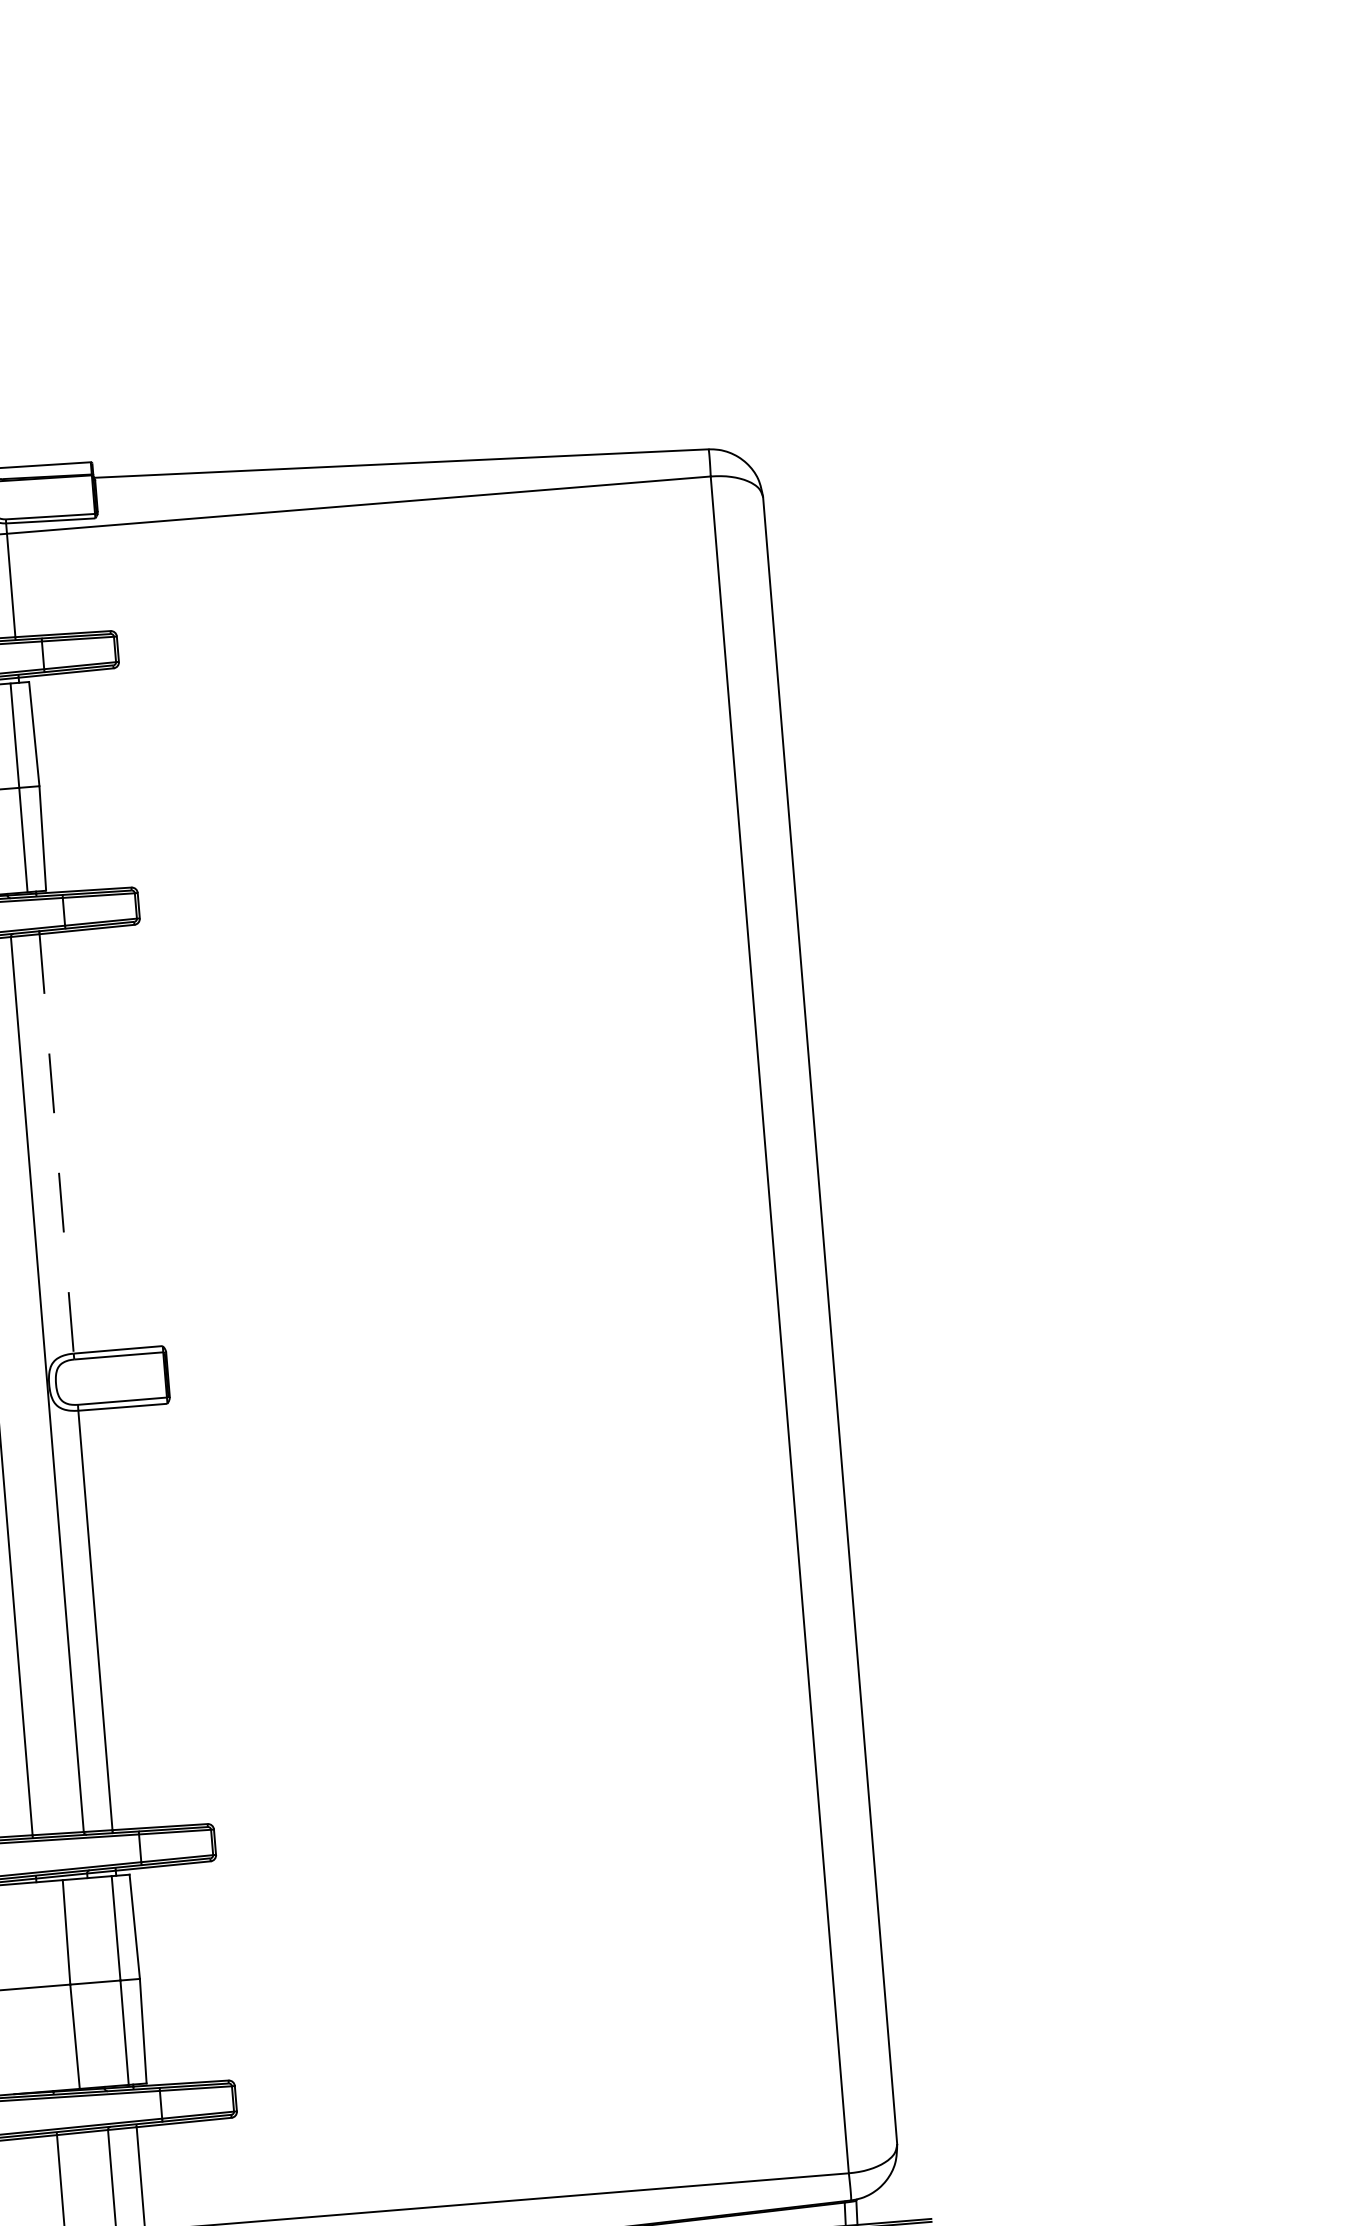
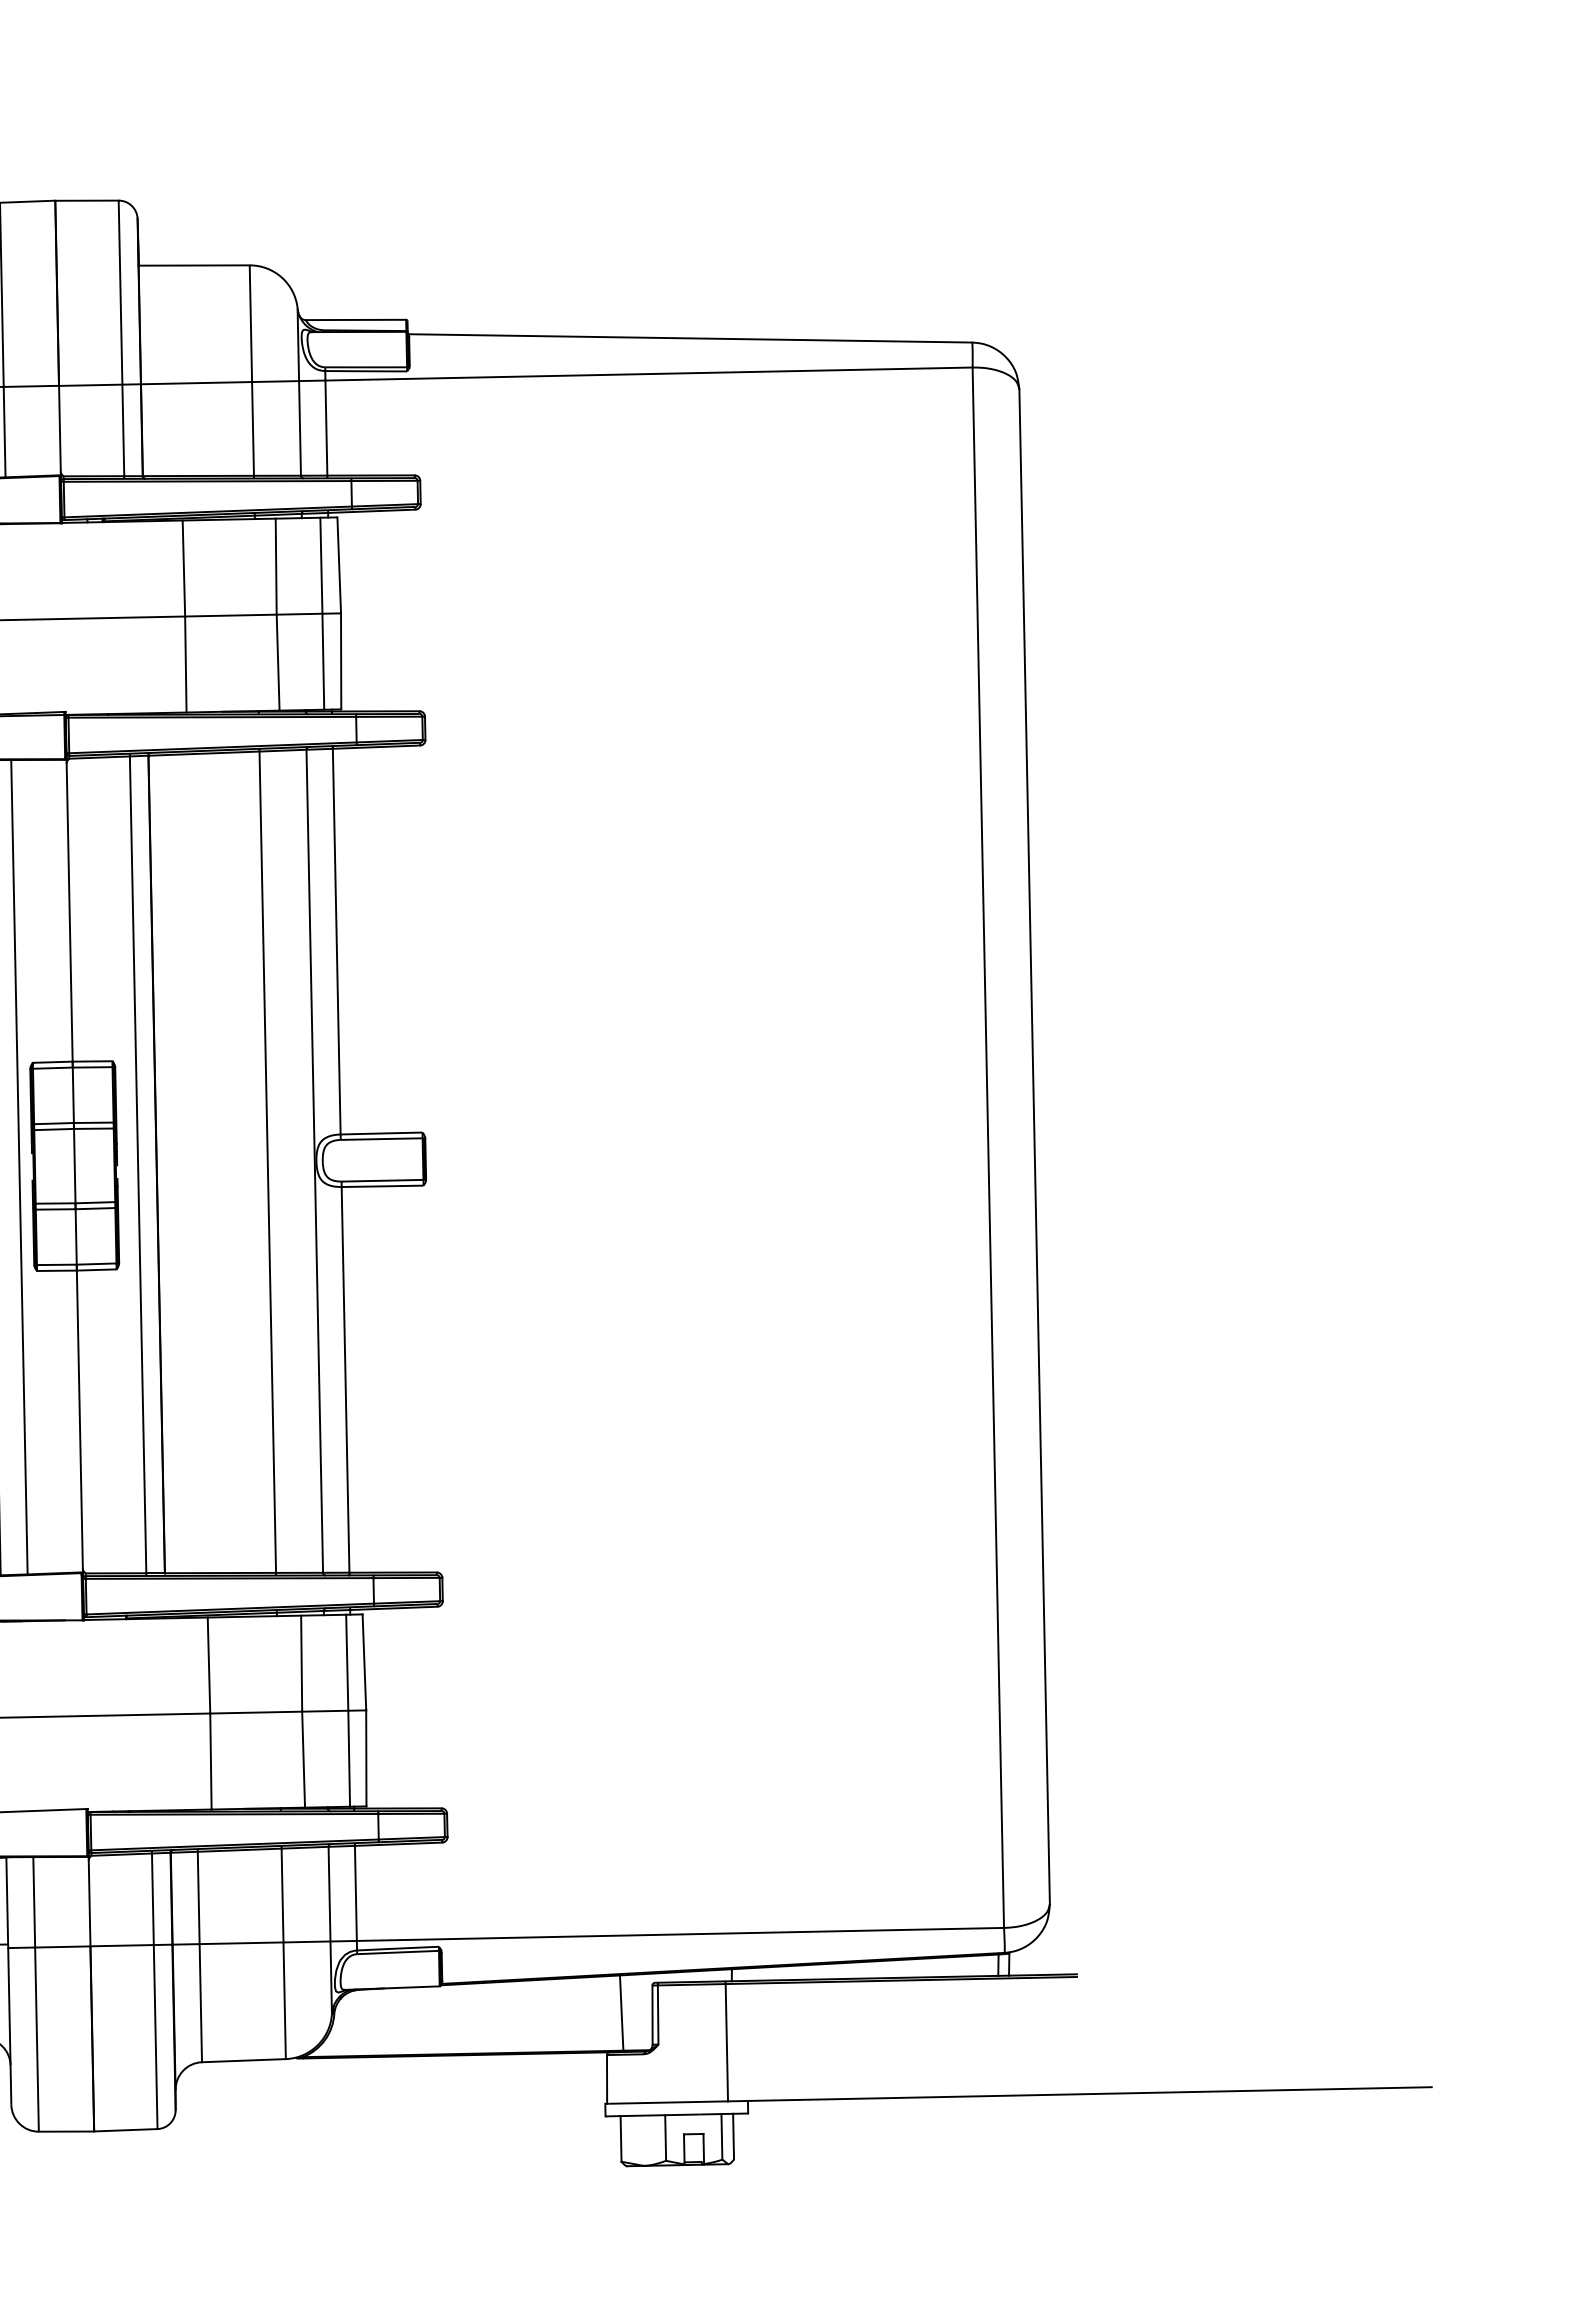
line: (56, 1143) -> (336, 941), dashed -> solid

